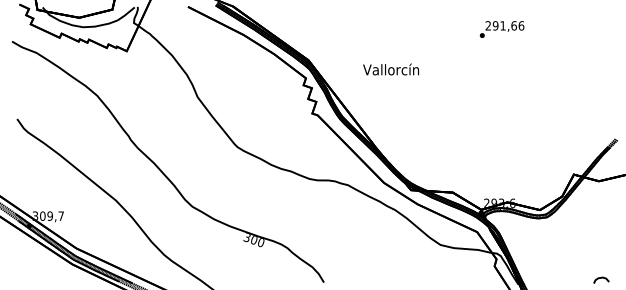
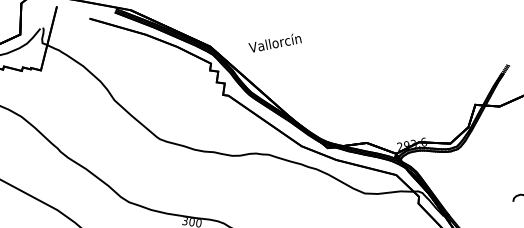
text: (390, 69) -> (274, 42), moved

